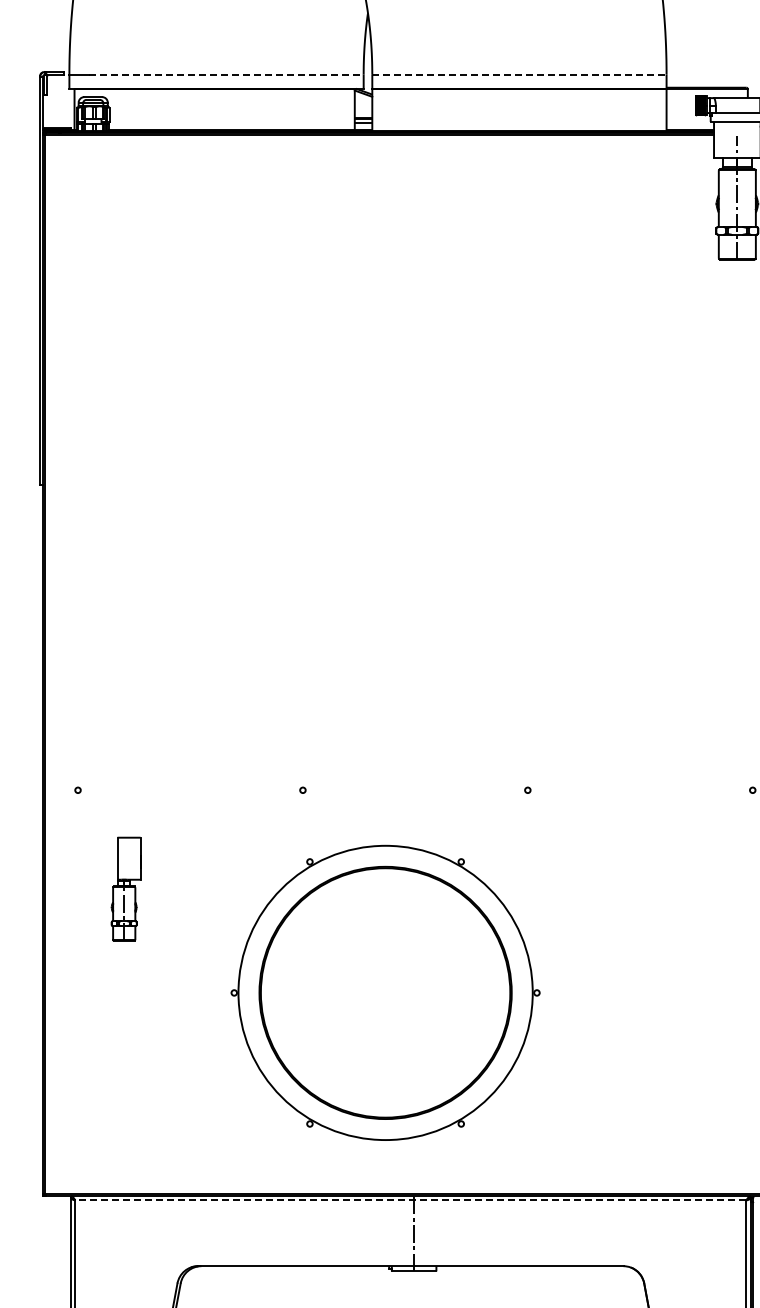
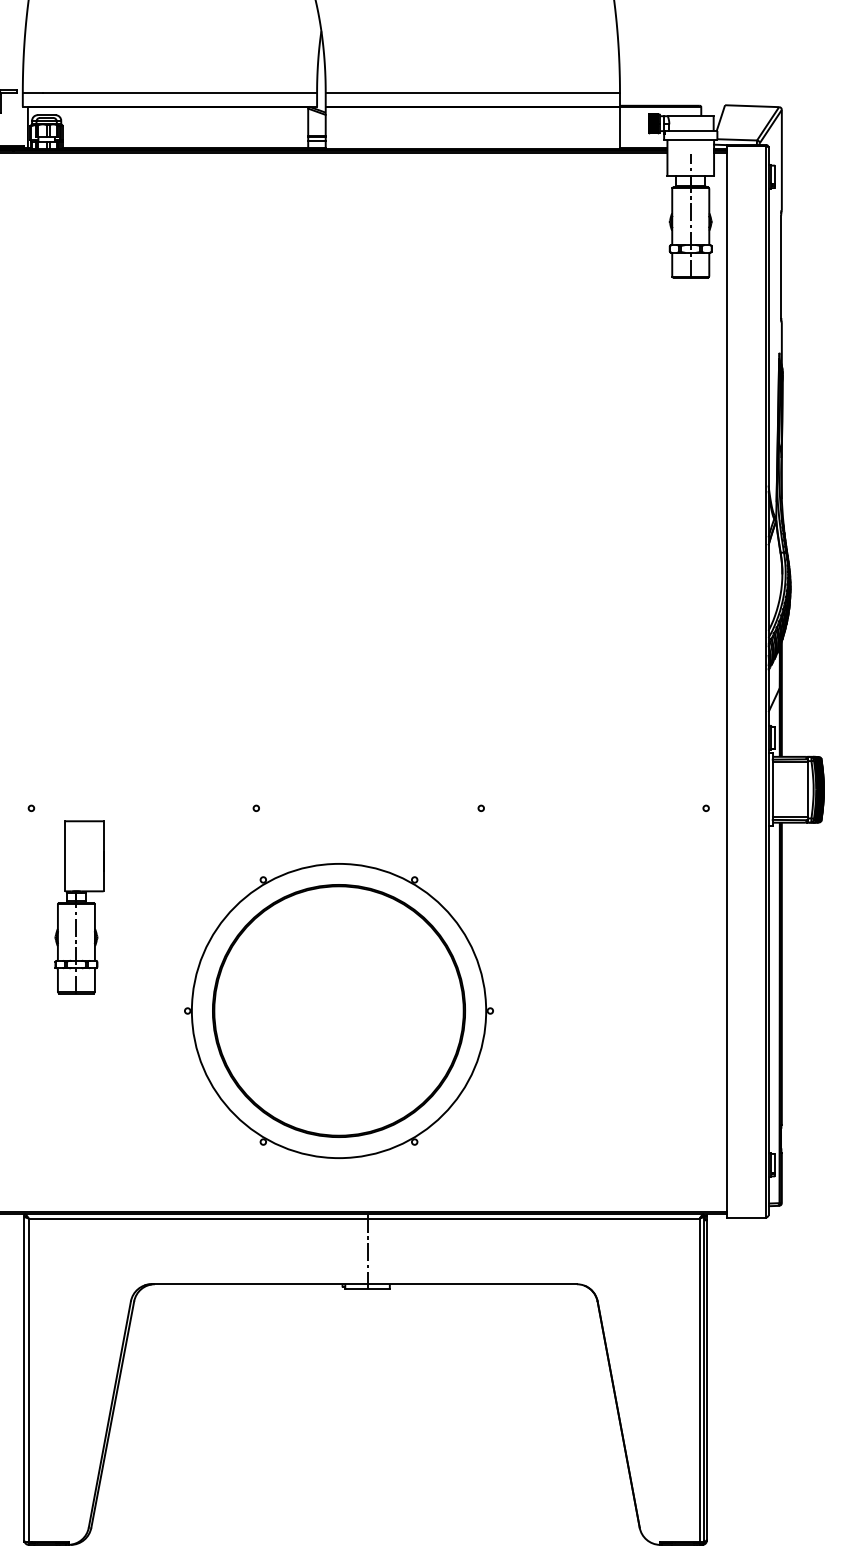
line: (227, 74) -> (180, 92), dashed -> solid
line: (520, 74) -> (473, 92), dashed -> solid
part: (126, 889) -> (79, 907), size x1.67
line: (410, 1200) -> (363, 1218), dashed -> solid

